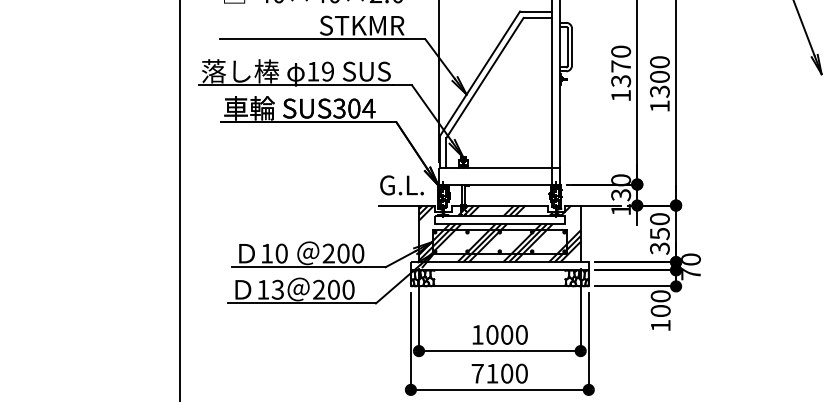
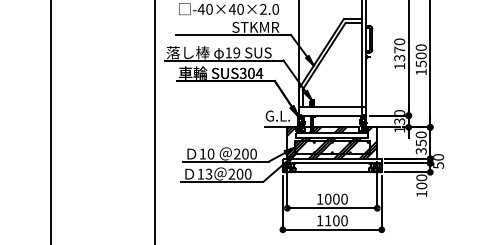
text: (658, 90) -> (420, 63), 1300 -> 1500
text: (690, 274) -> (438, 165), 70 -> 50
text: (476, 373) -> (319, 220), 7100 -> 1100

